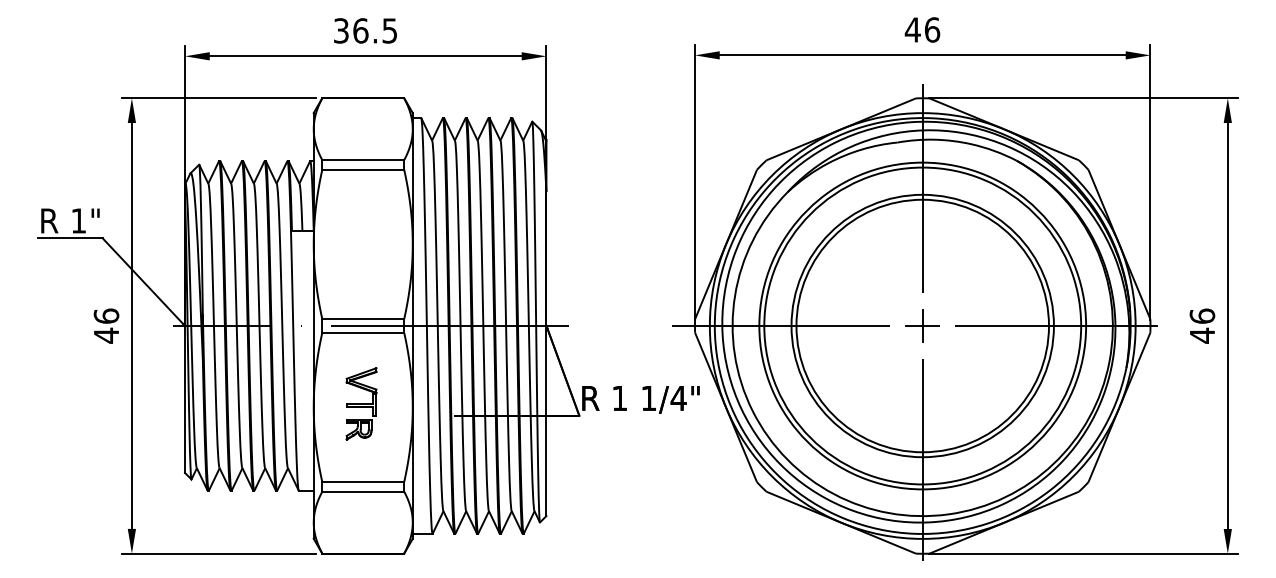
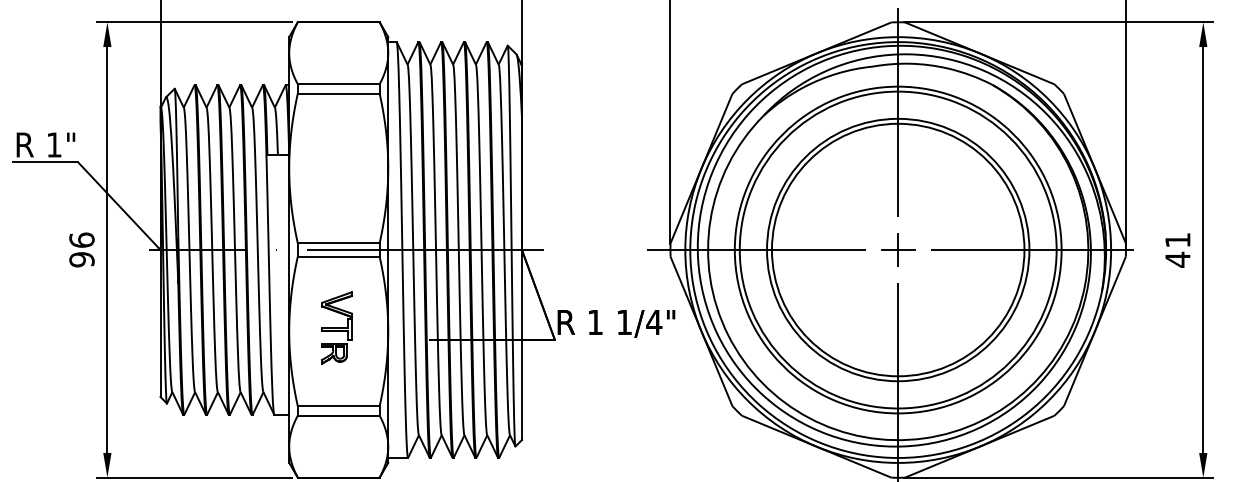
text: (1202, 315) -> (1177, 239), 46 -> 41
text: (106, 335) -> (81, 259), 46 -> 96

